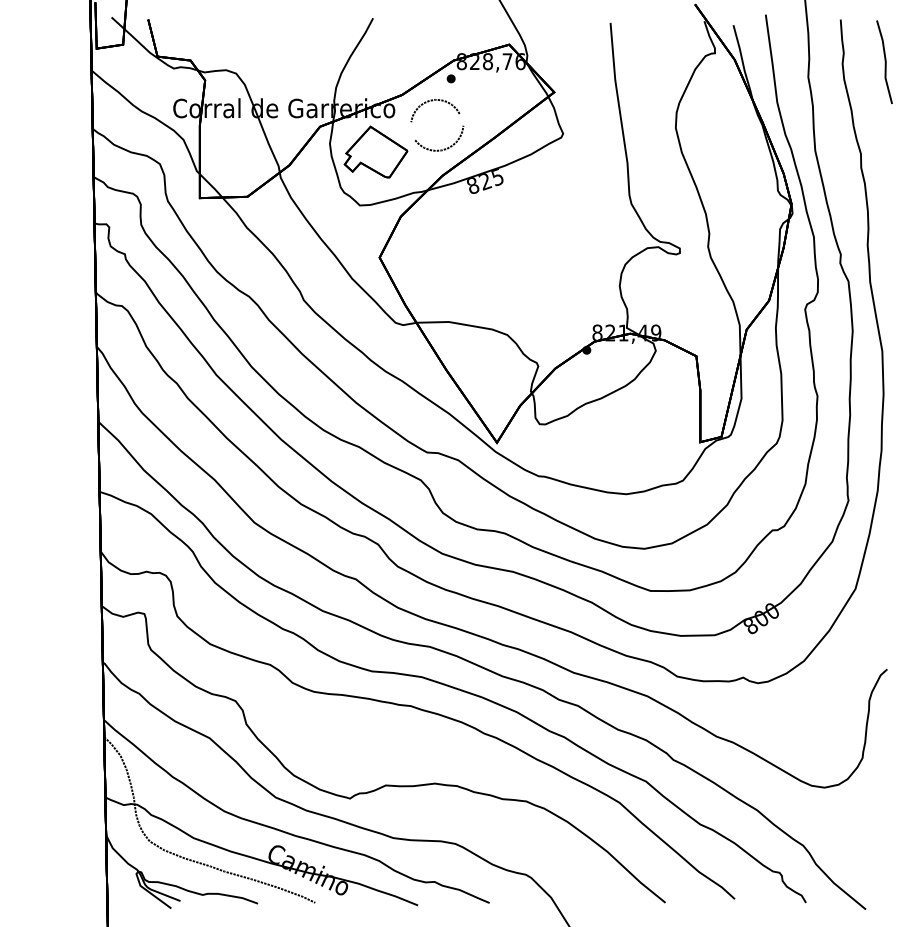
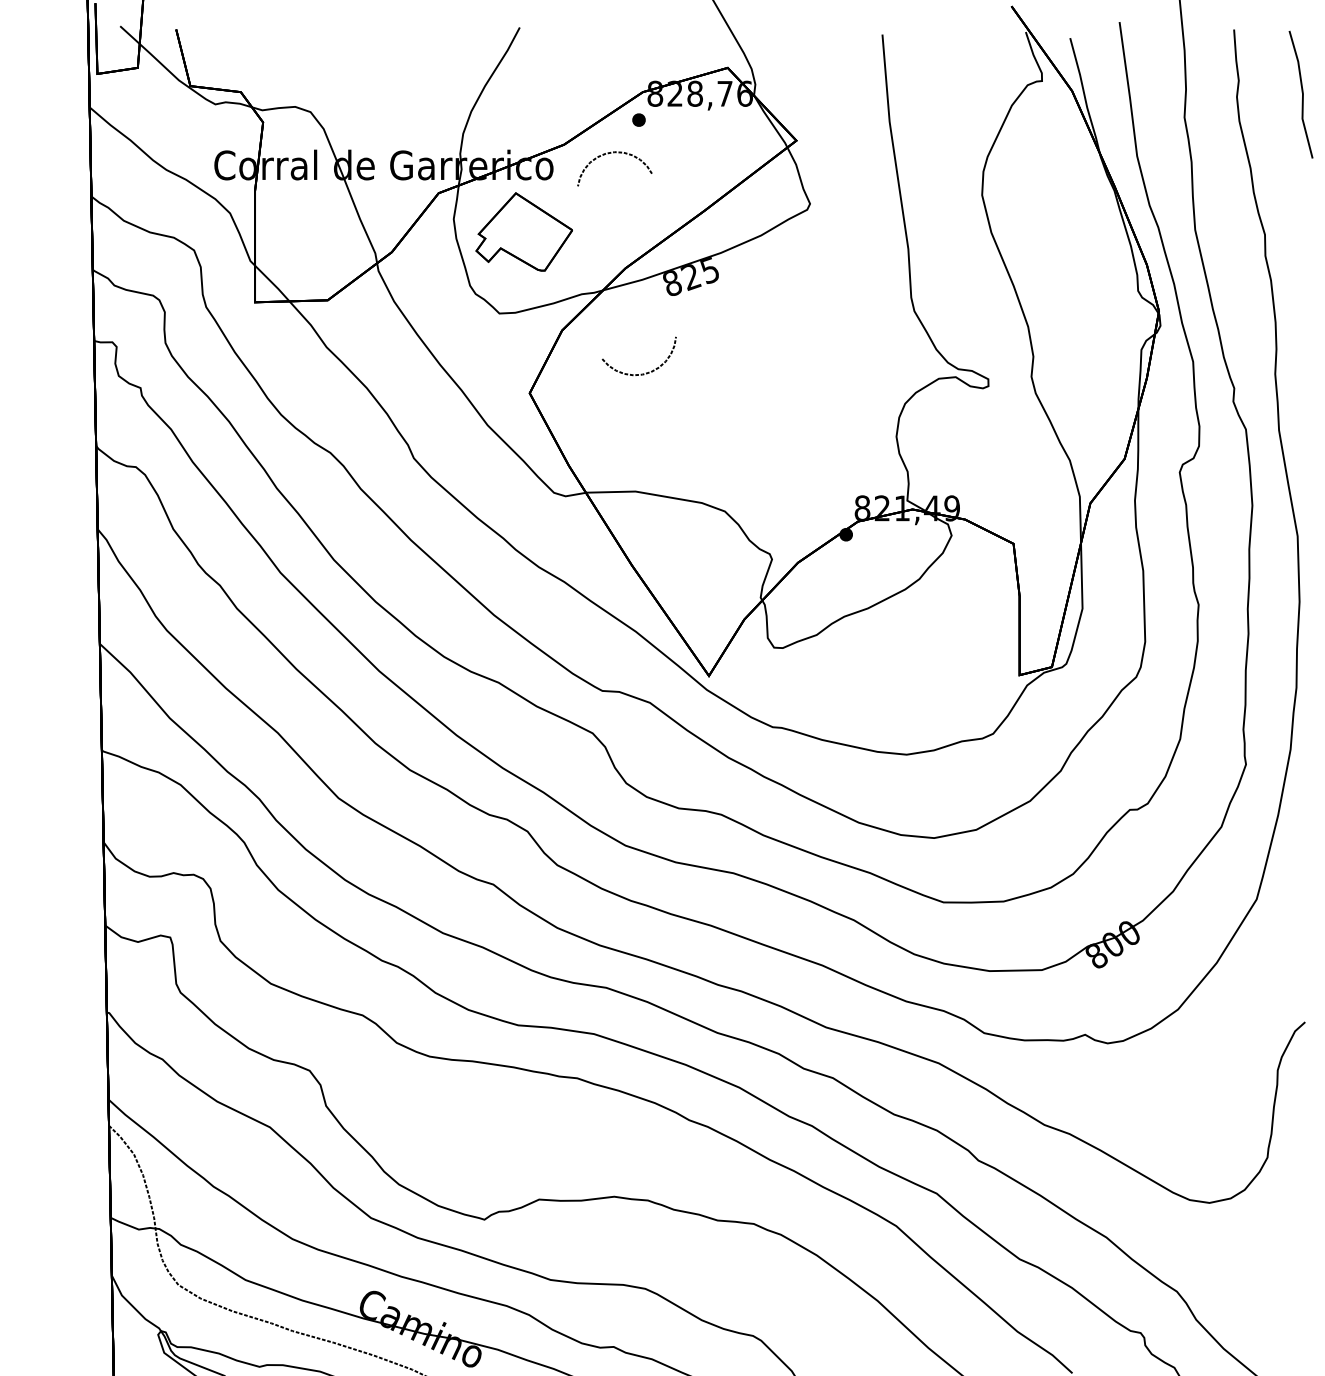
curve: (438, 149) -> (637, 373), moved

